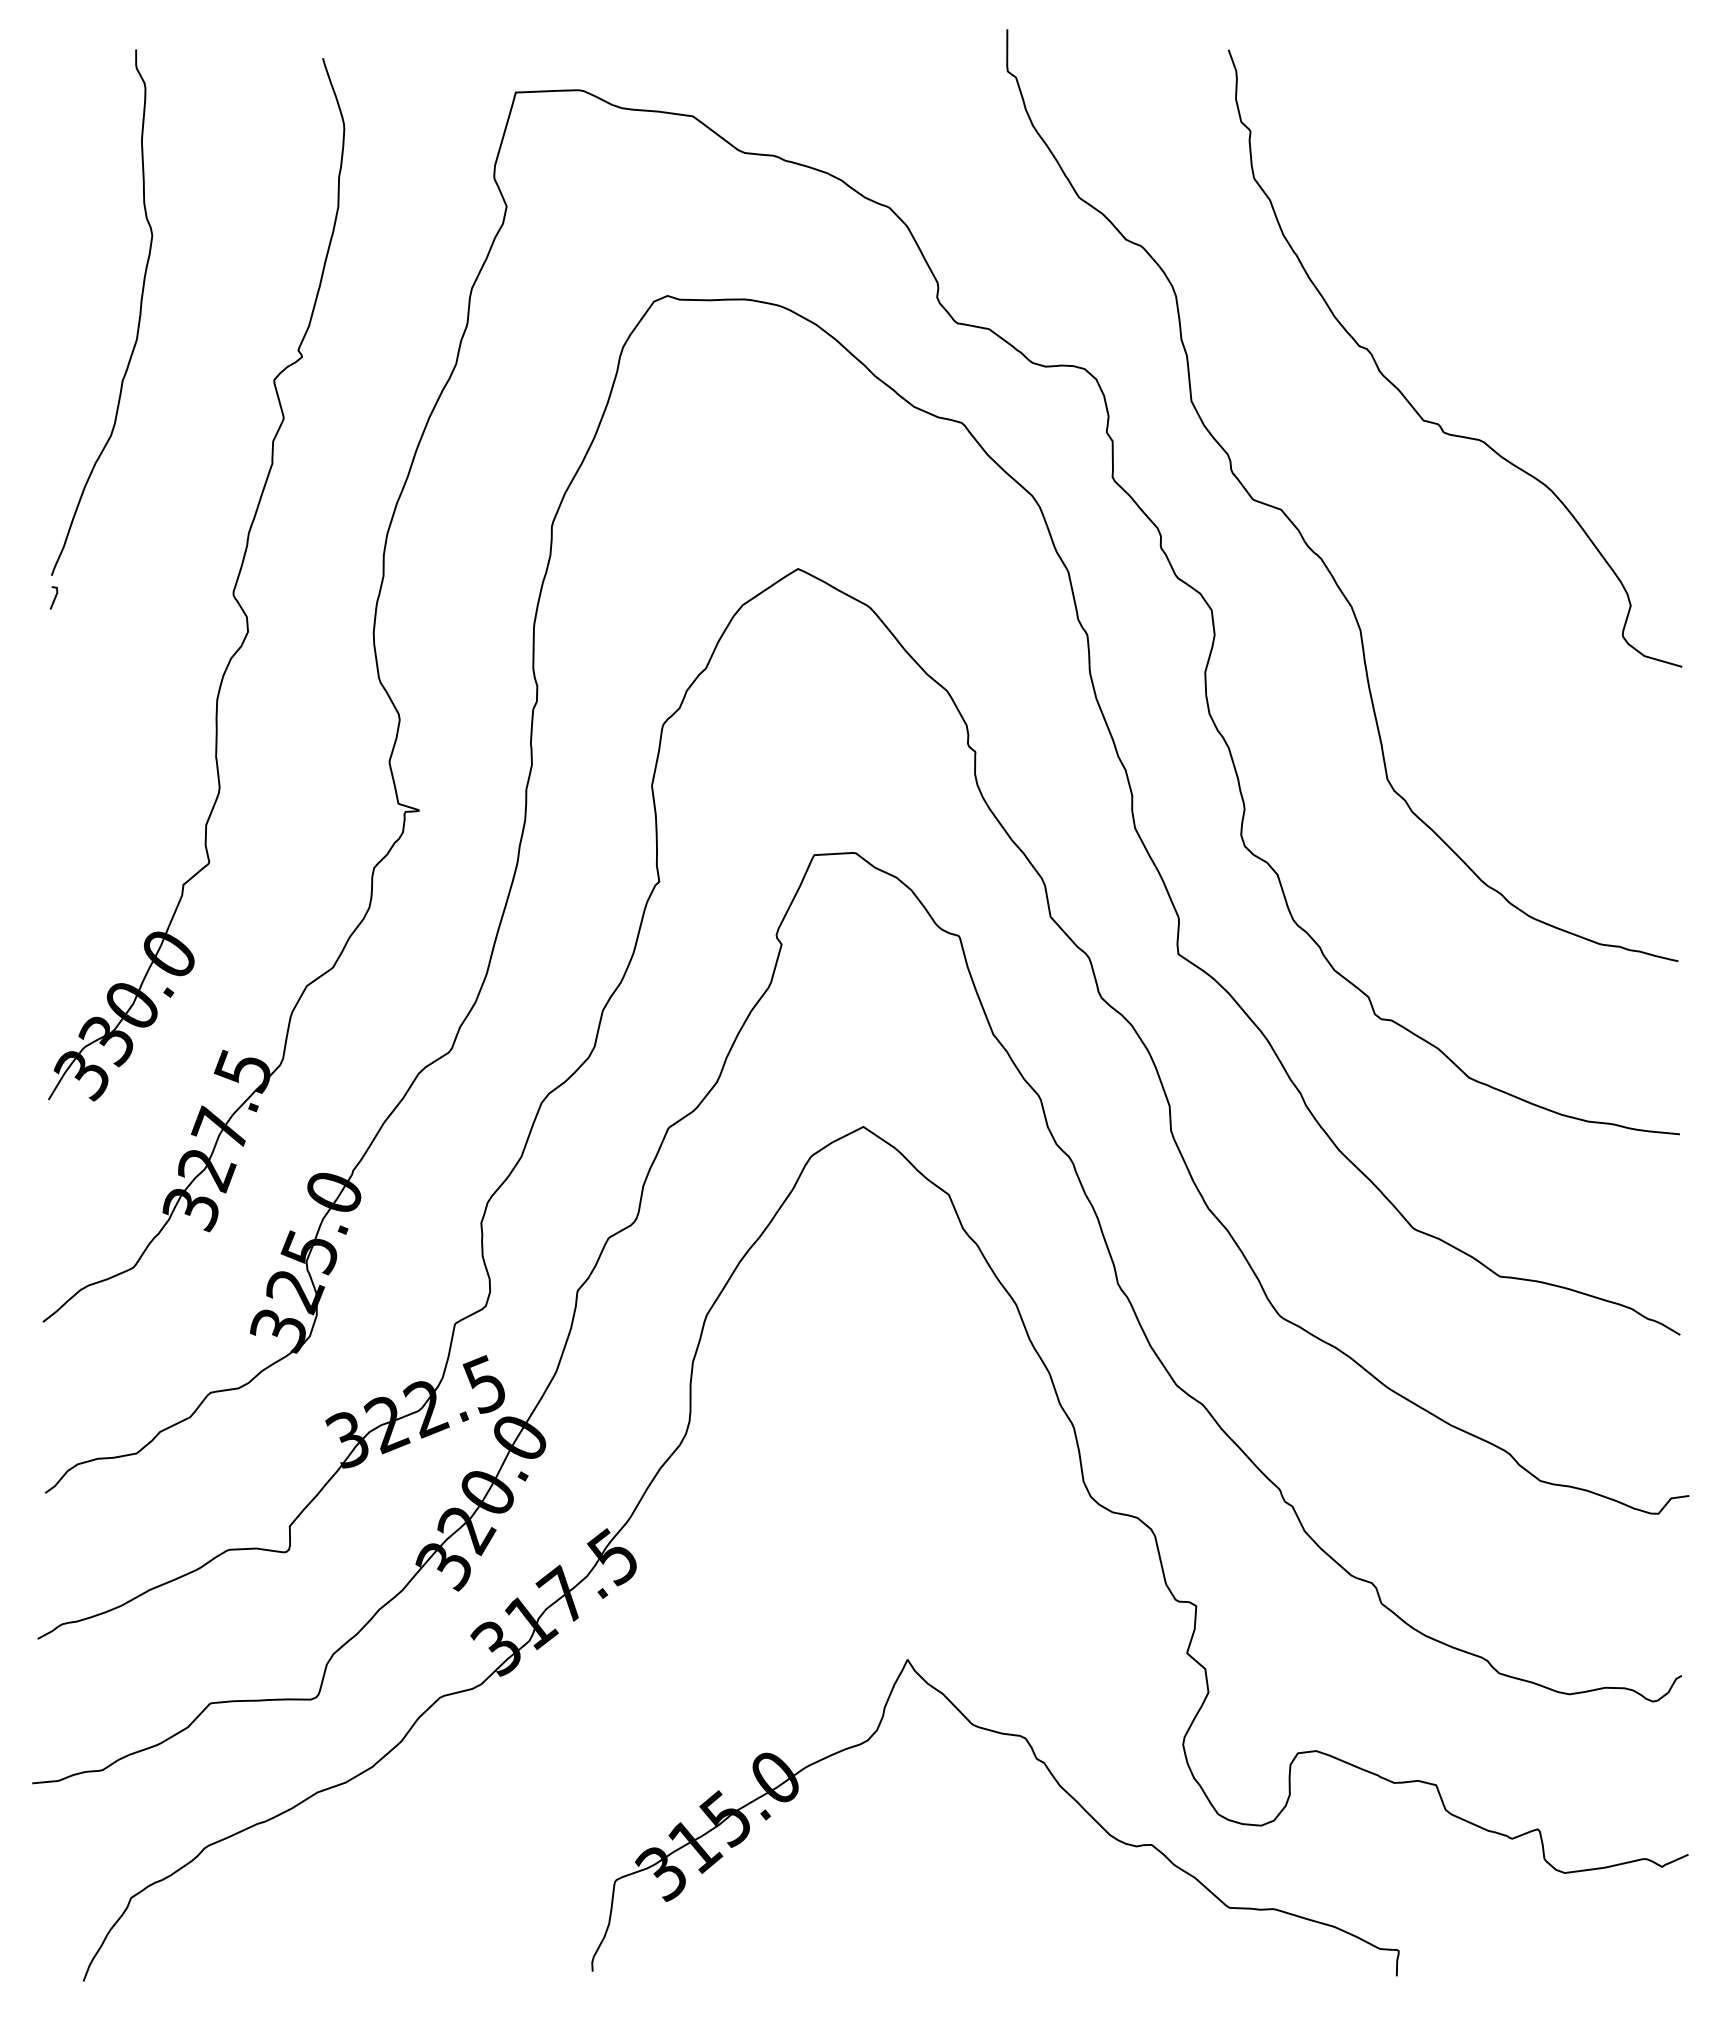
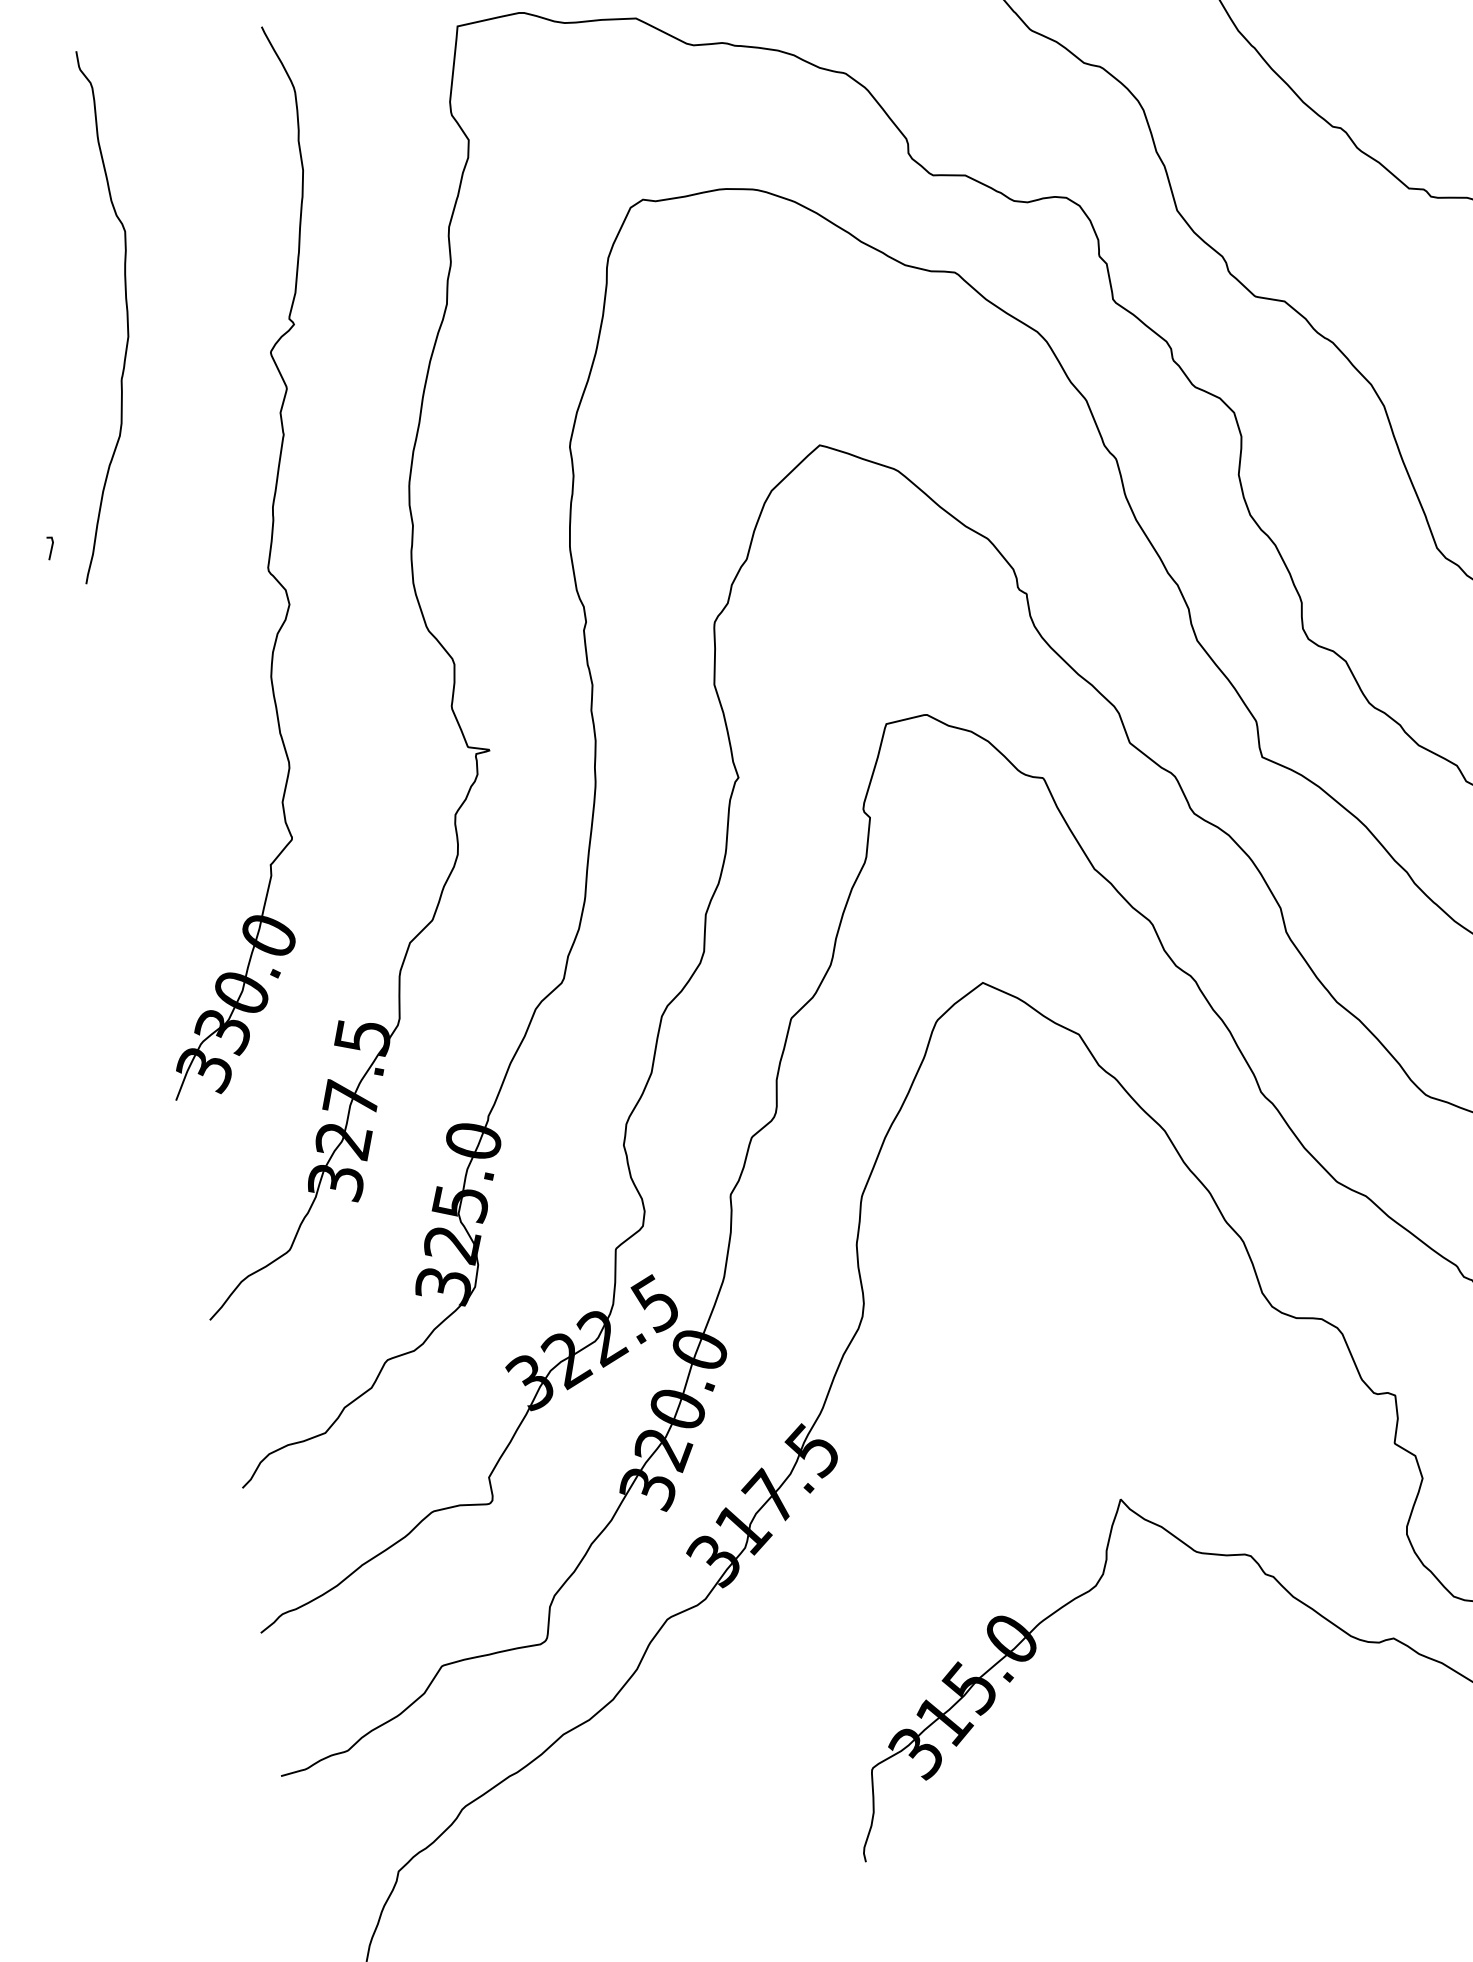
line: (54, 597) -> (51, 547), moved

